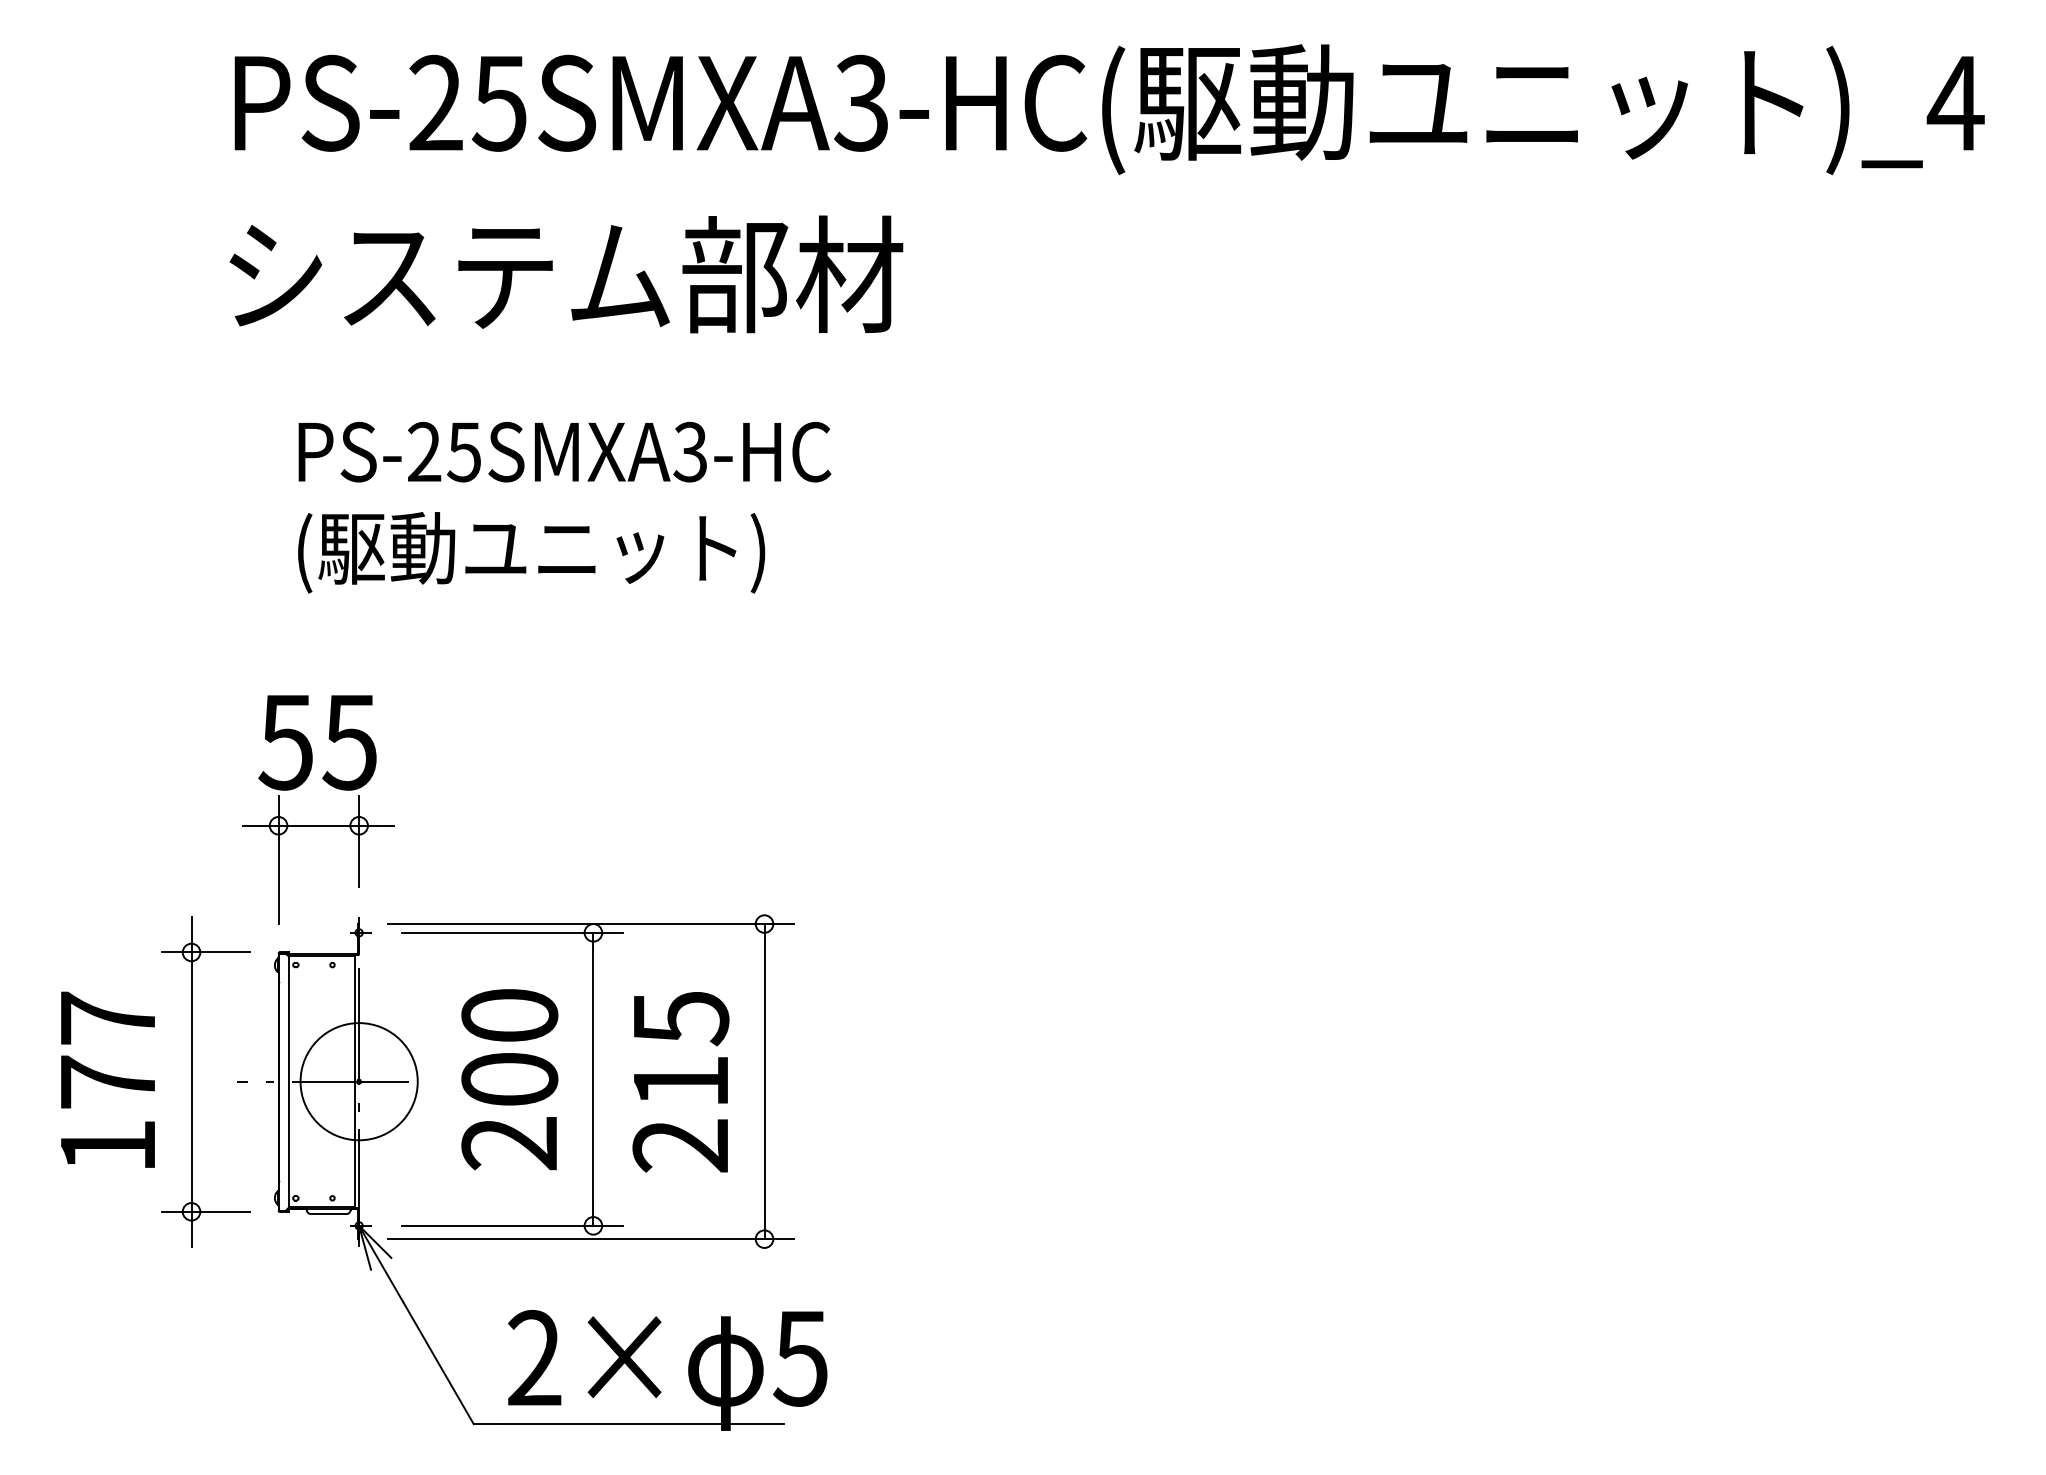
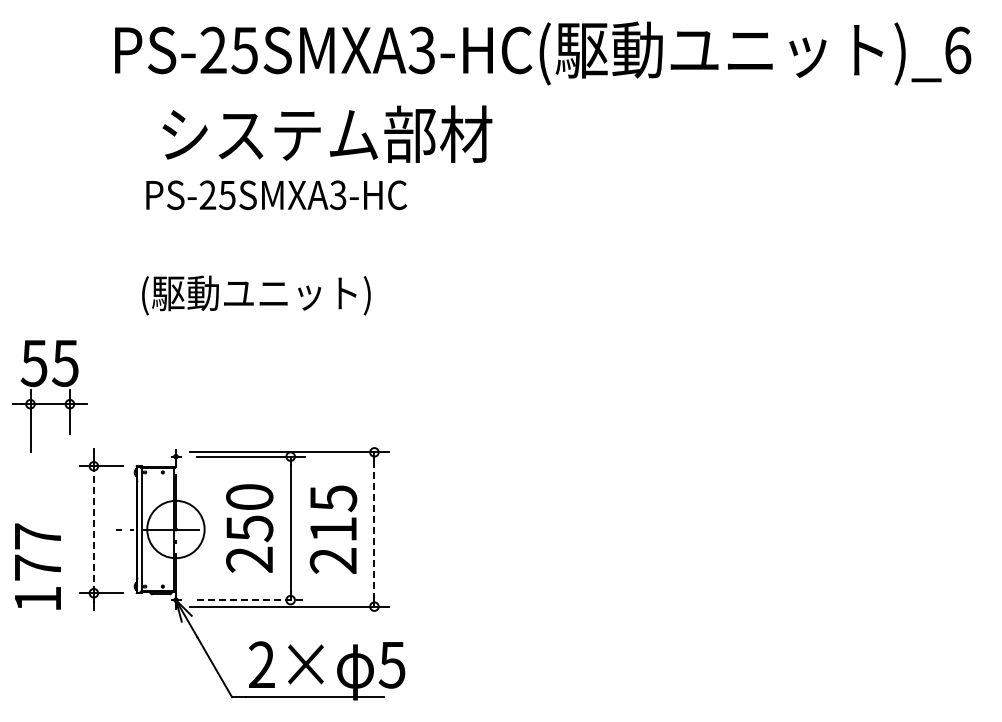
text: (1955, 103) -> (957, 50), )_4 -> )_6
text: (566, 272) -> (327, 133), moved
text: (564, 452) -> (276, 195), moved
text: (531, 552) -> (256, 295), moved
part: (317, 824) -> (49, 403), moved
text: (107, 1079) -> (37, 566), moved
text: (509, 1079) -> (249, 528), 200 -> 250
line: (190, 1081) -> (93, 529), solid -> dashed
line: (764, 1081) -> (374, 529), solid -> dashed
line: (513, 1226) -> (251, 600), solid -> dashed

